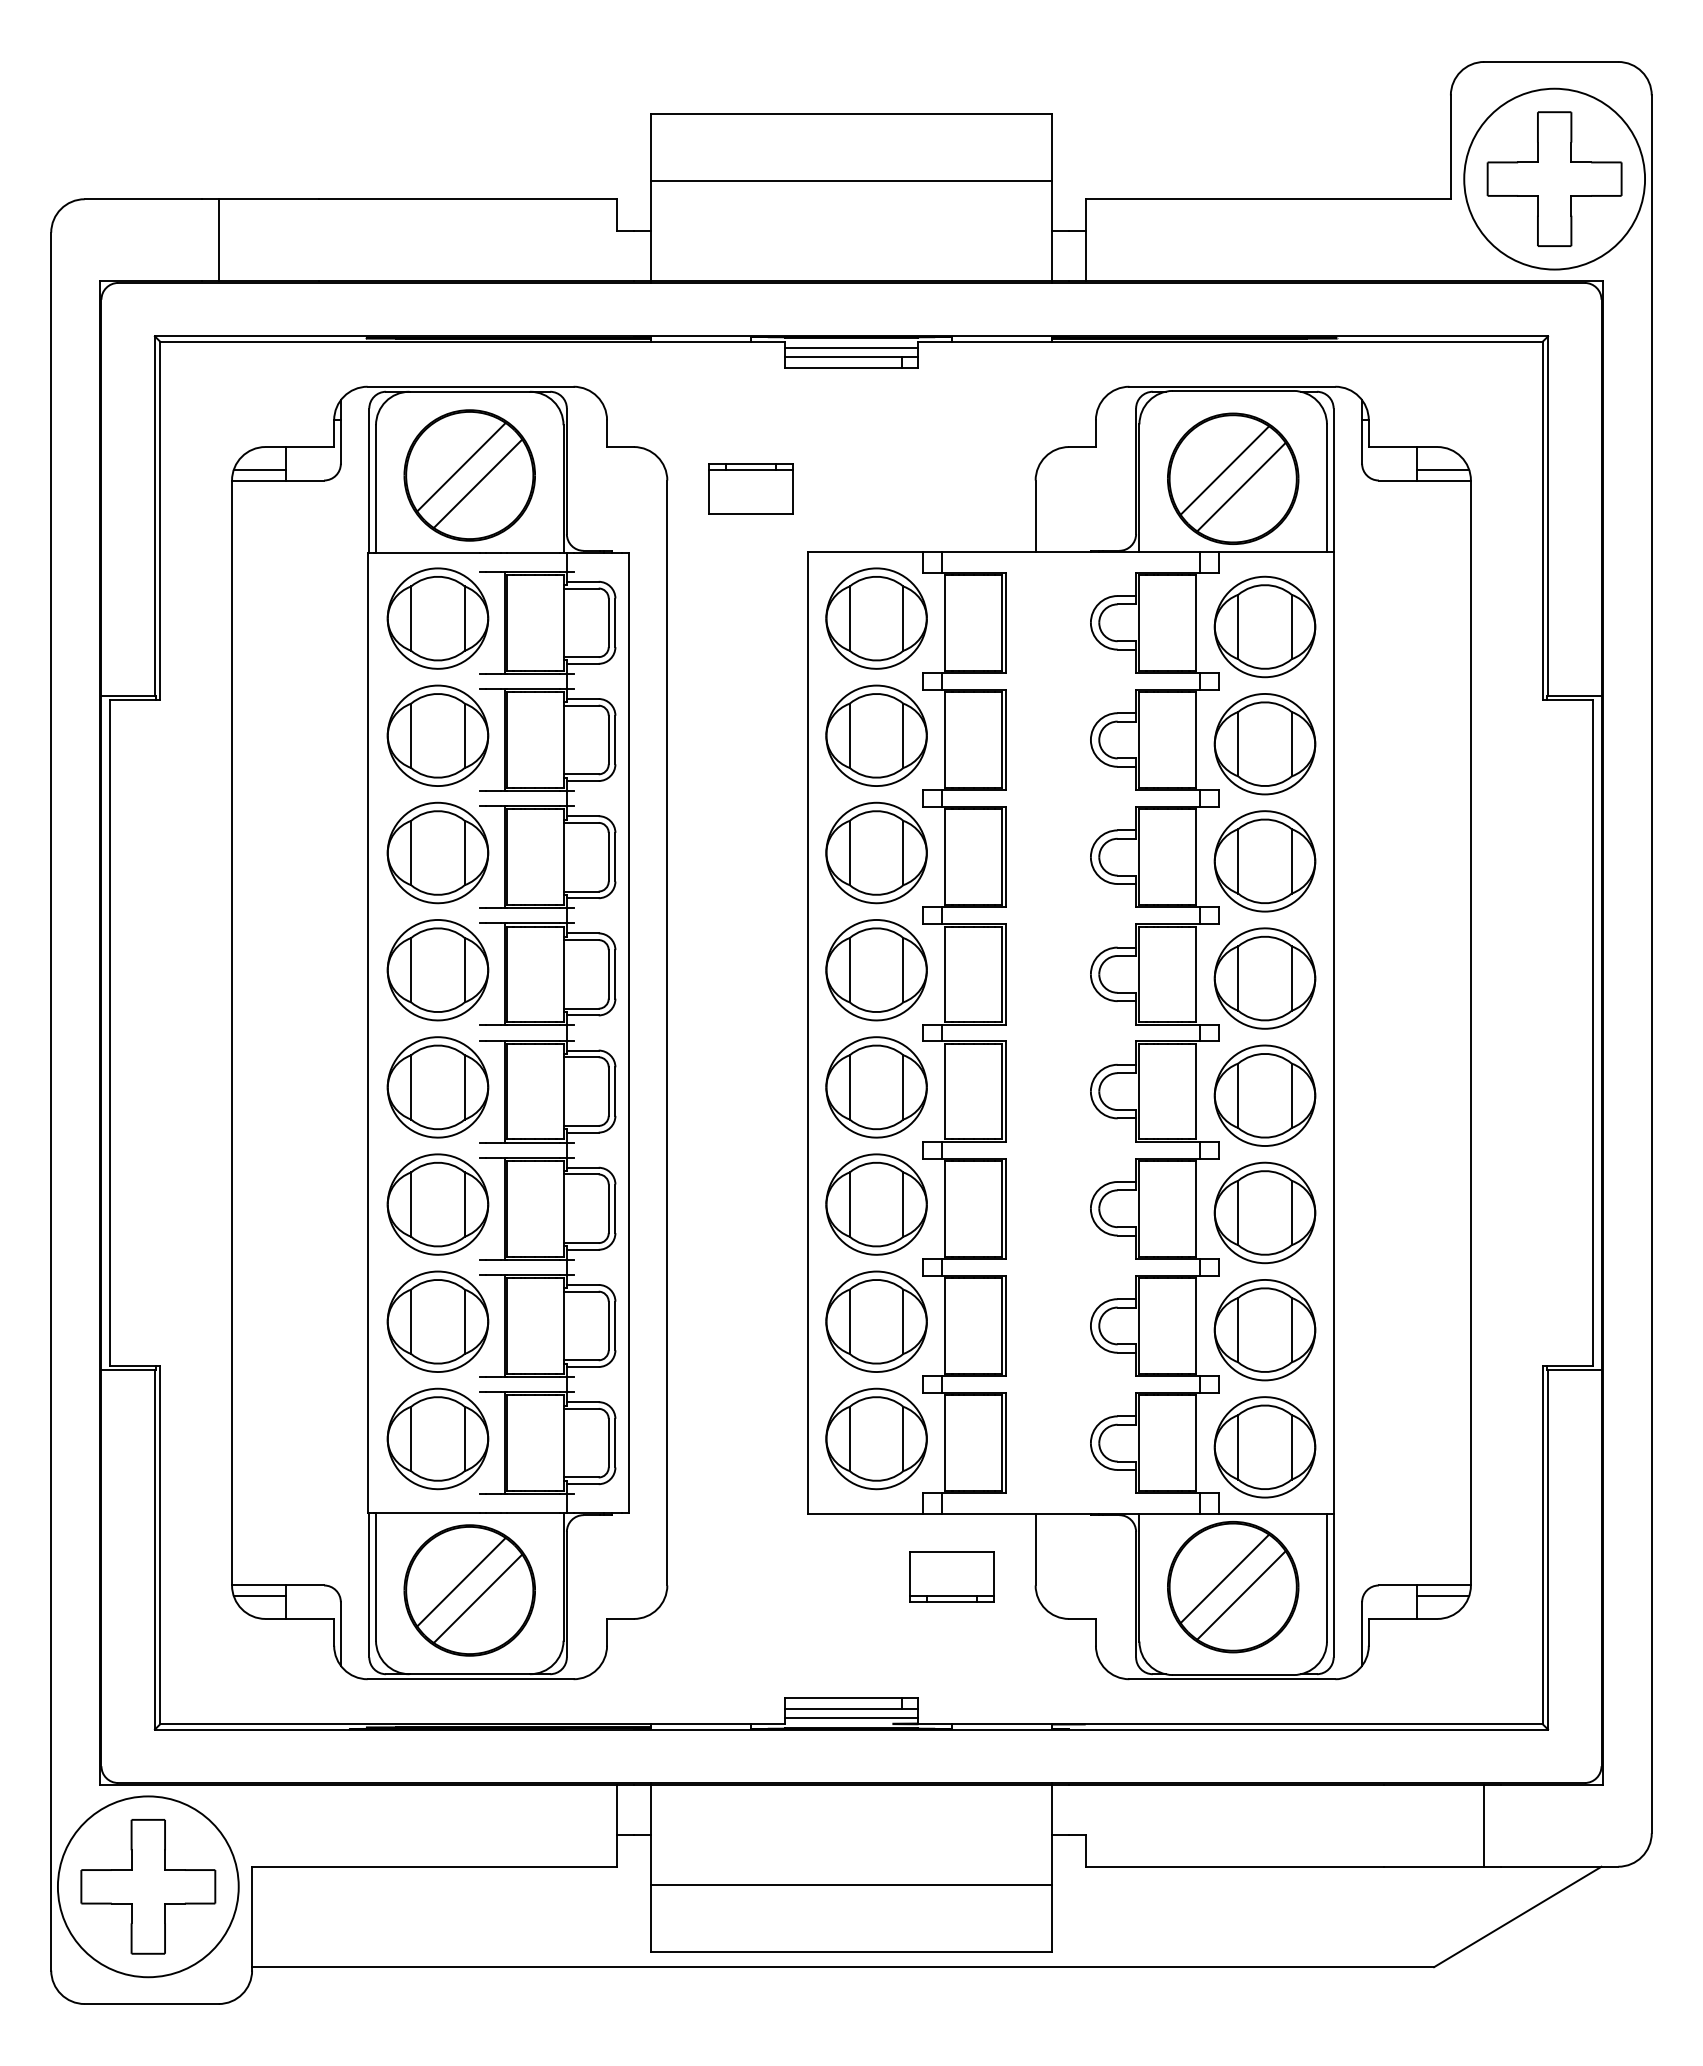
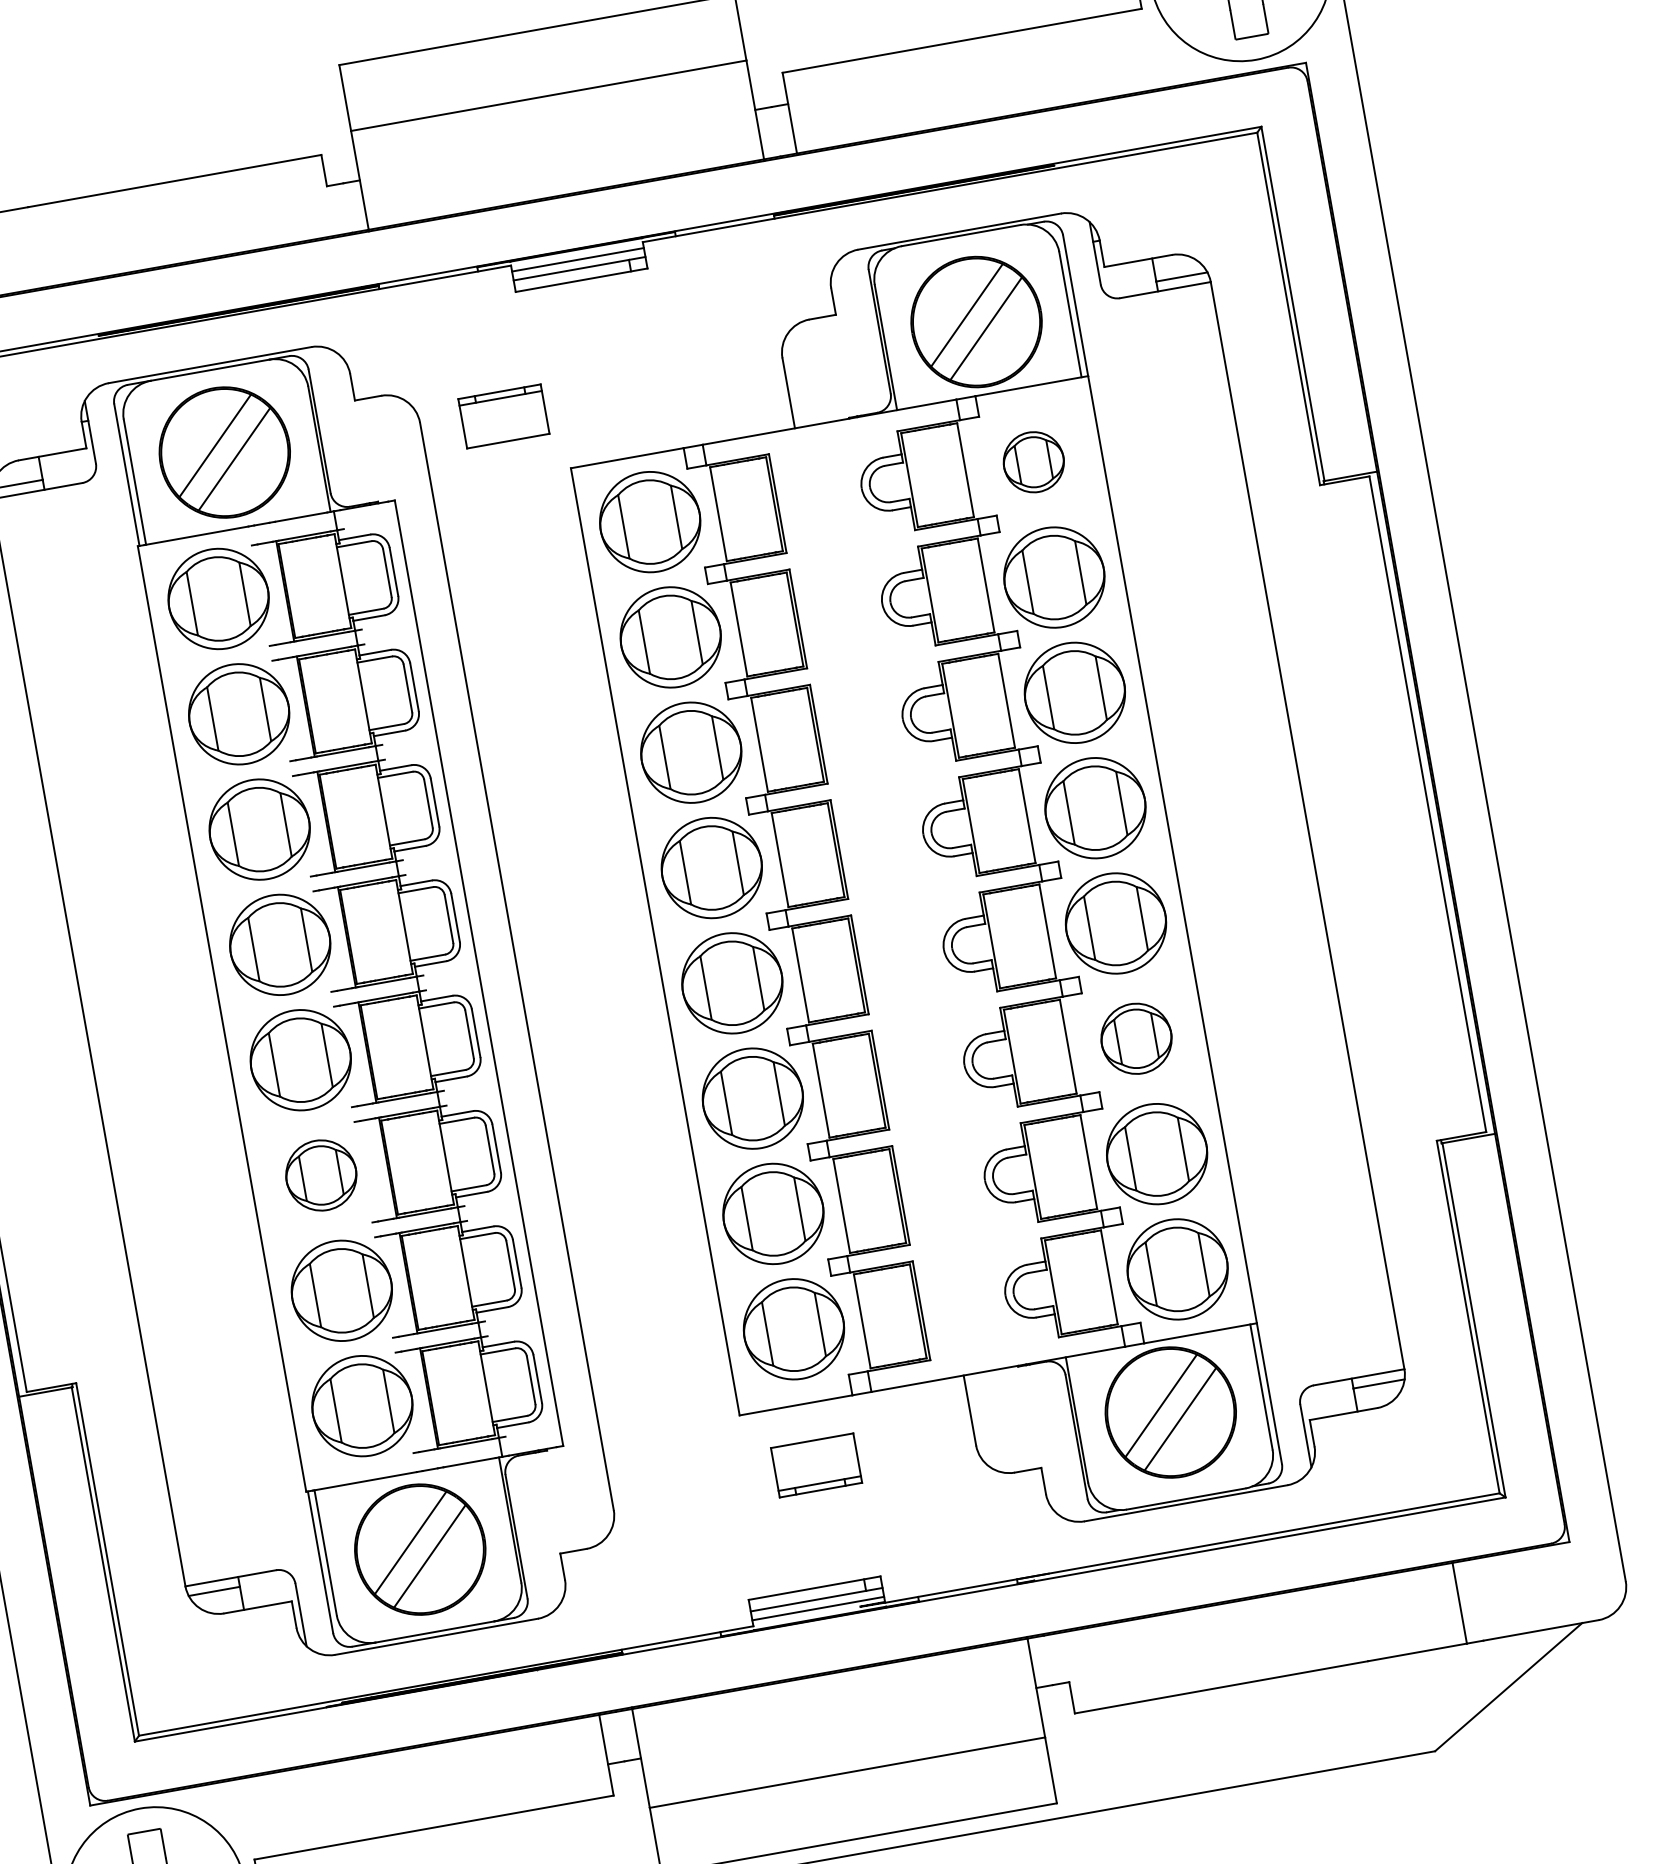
part: (1264, 626) -> (1033, 461), size x0.6
part: (437, 1204) -> (320, 1175), size x0.7
part: (1264, 1212) -> (1135, 1038), size x0.7
part: (951, 1576) -> (816, 1464), moved

